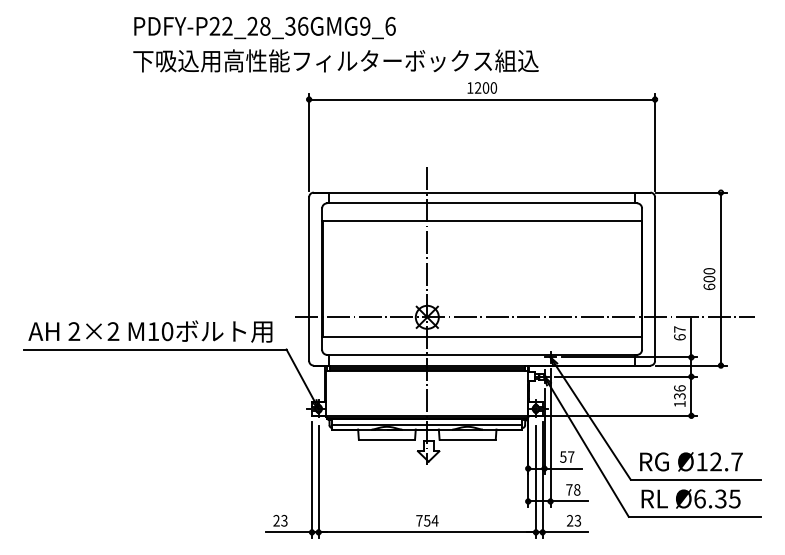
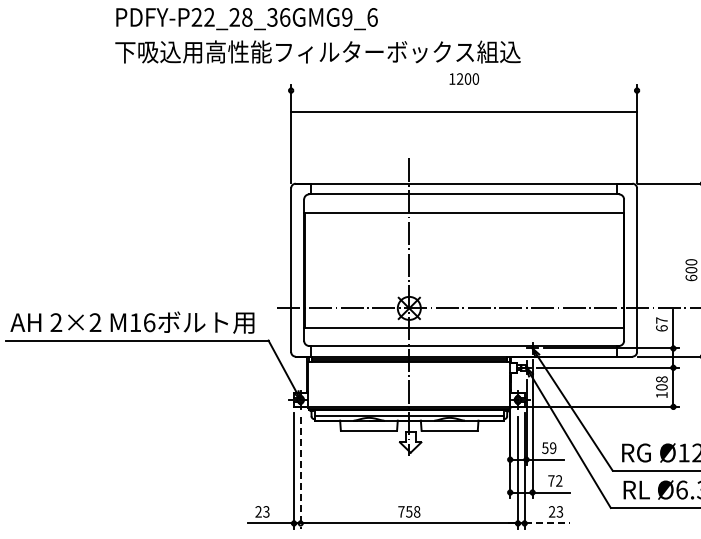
line: (482, 99) -> (464, 111), moved
text: (167, 331) -> (149, 322), M10 -> M16
text: (679, 392) -> (661, 383), 136 -> 108
text: (571, 456) -> (553, 447), 57 -> 59
line: (318, 482) -> (300, 473), solid -> dashed
text: (577, 489) -> (559, 480), 78 -> 72
text: (434, 520) -> (416, 511), 754 -> 758
line: (565, 532) -> (547, 523), solid -> dashed

